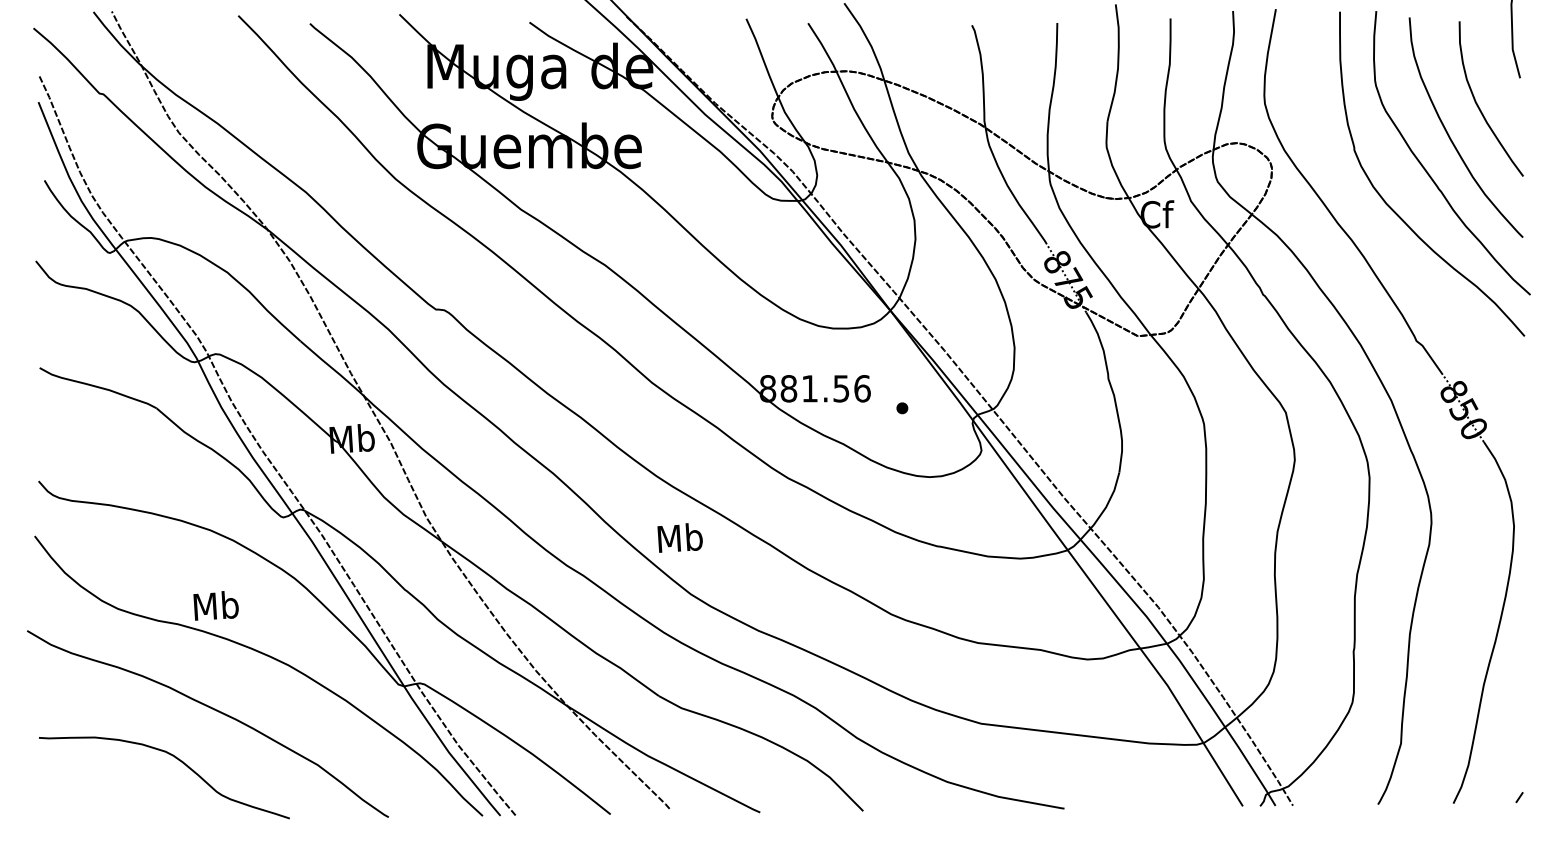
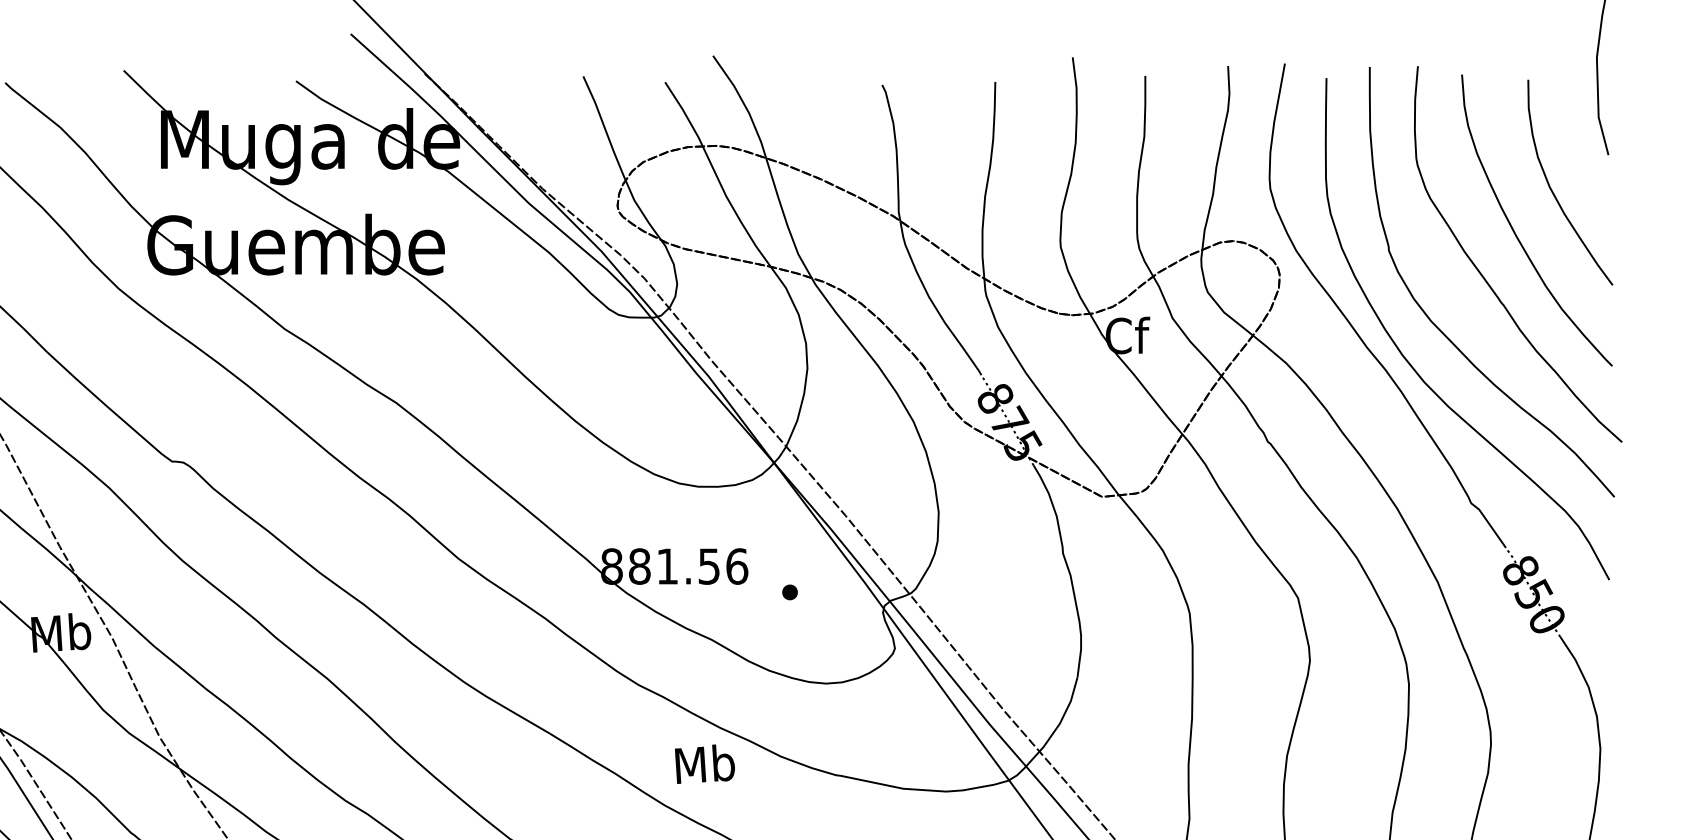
curve: (1374, 239) -> (1415, 368), added
text: (679, 537) -> (704, 763), moved

